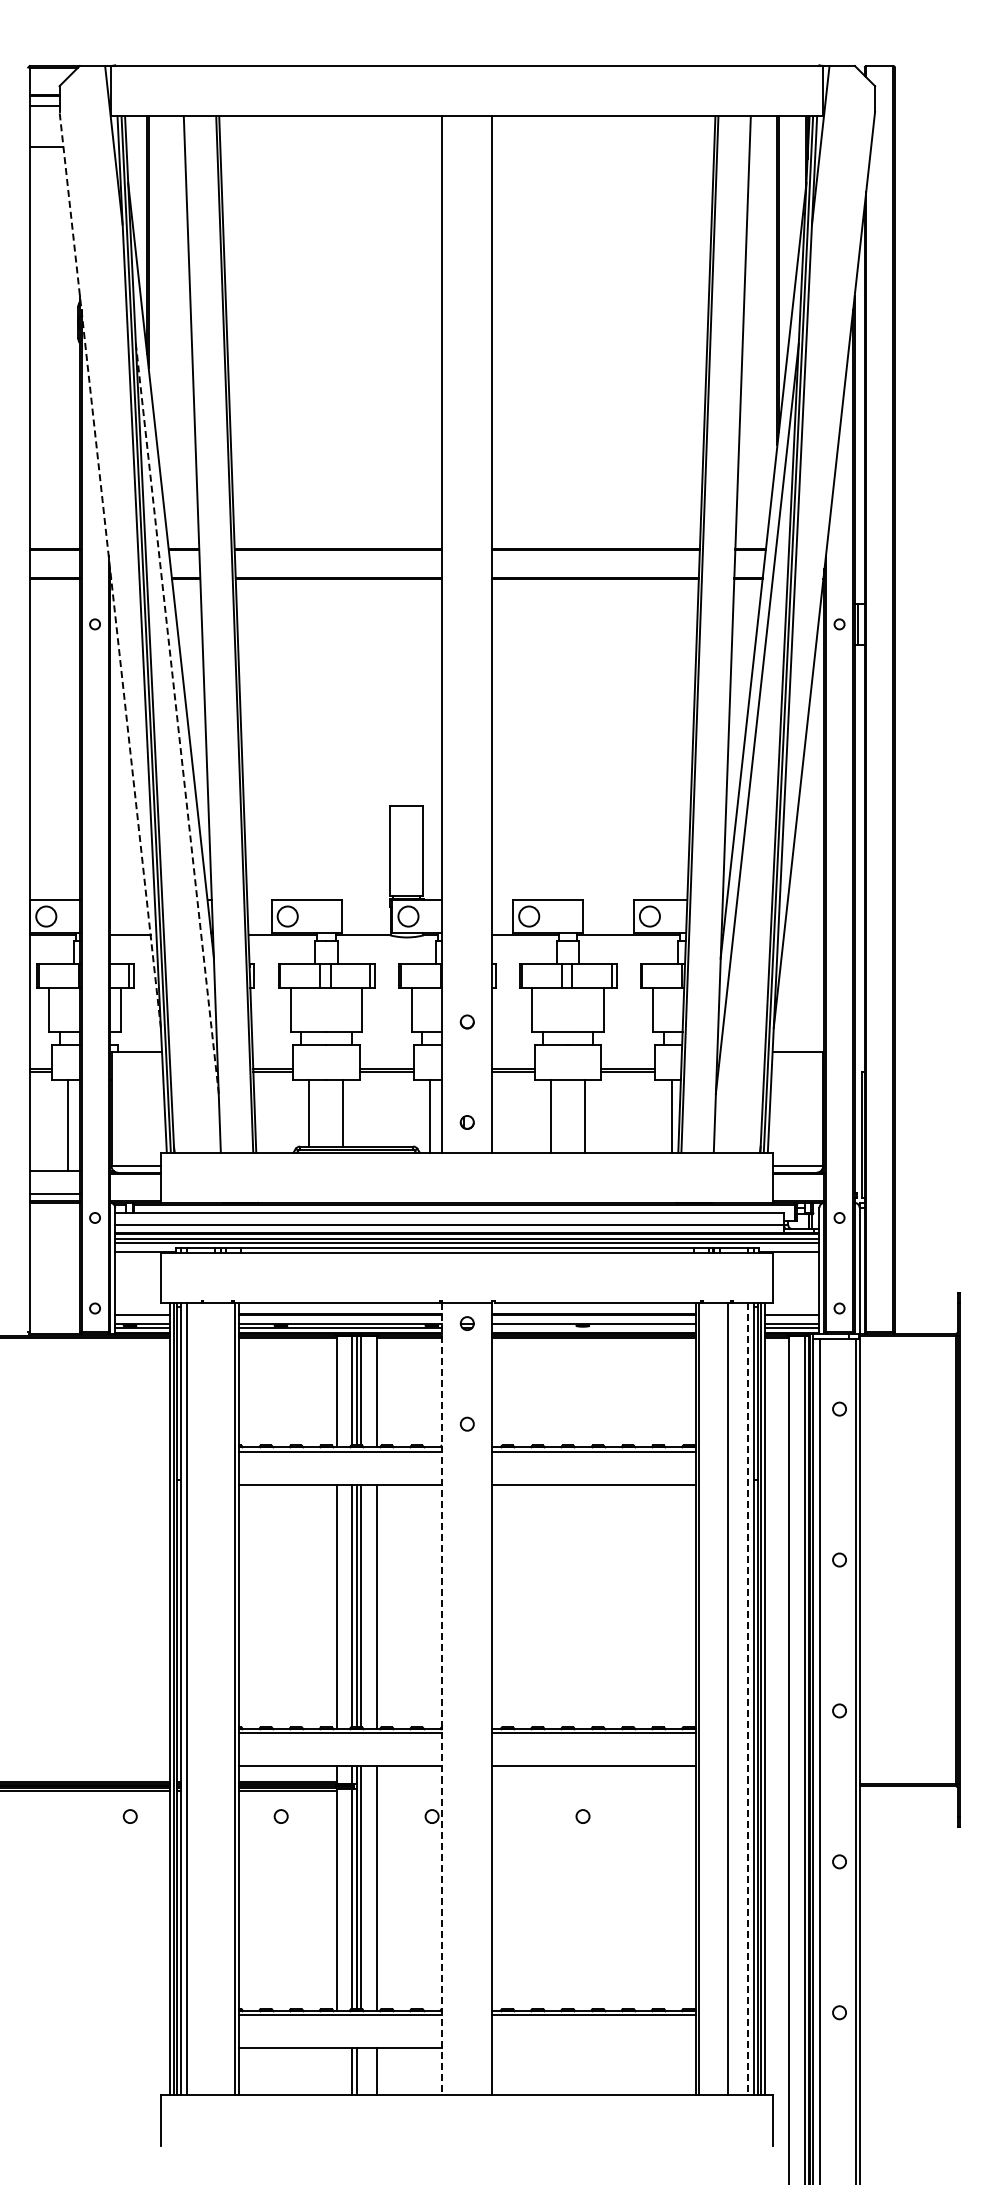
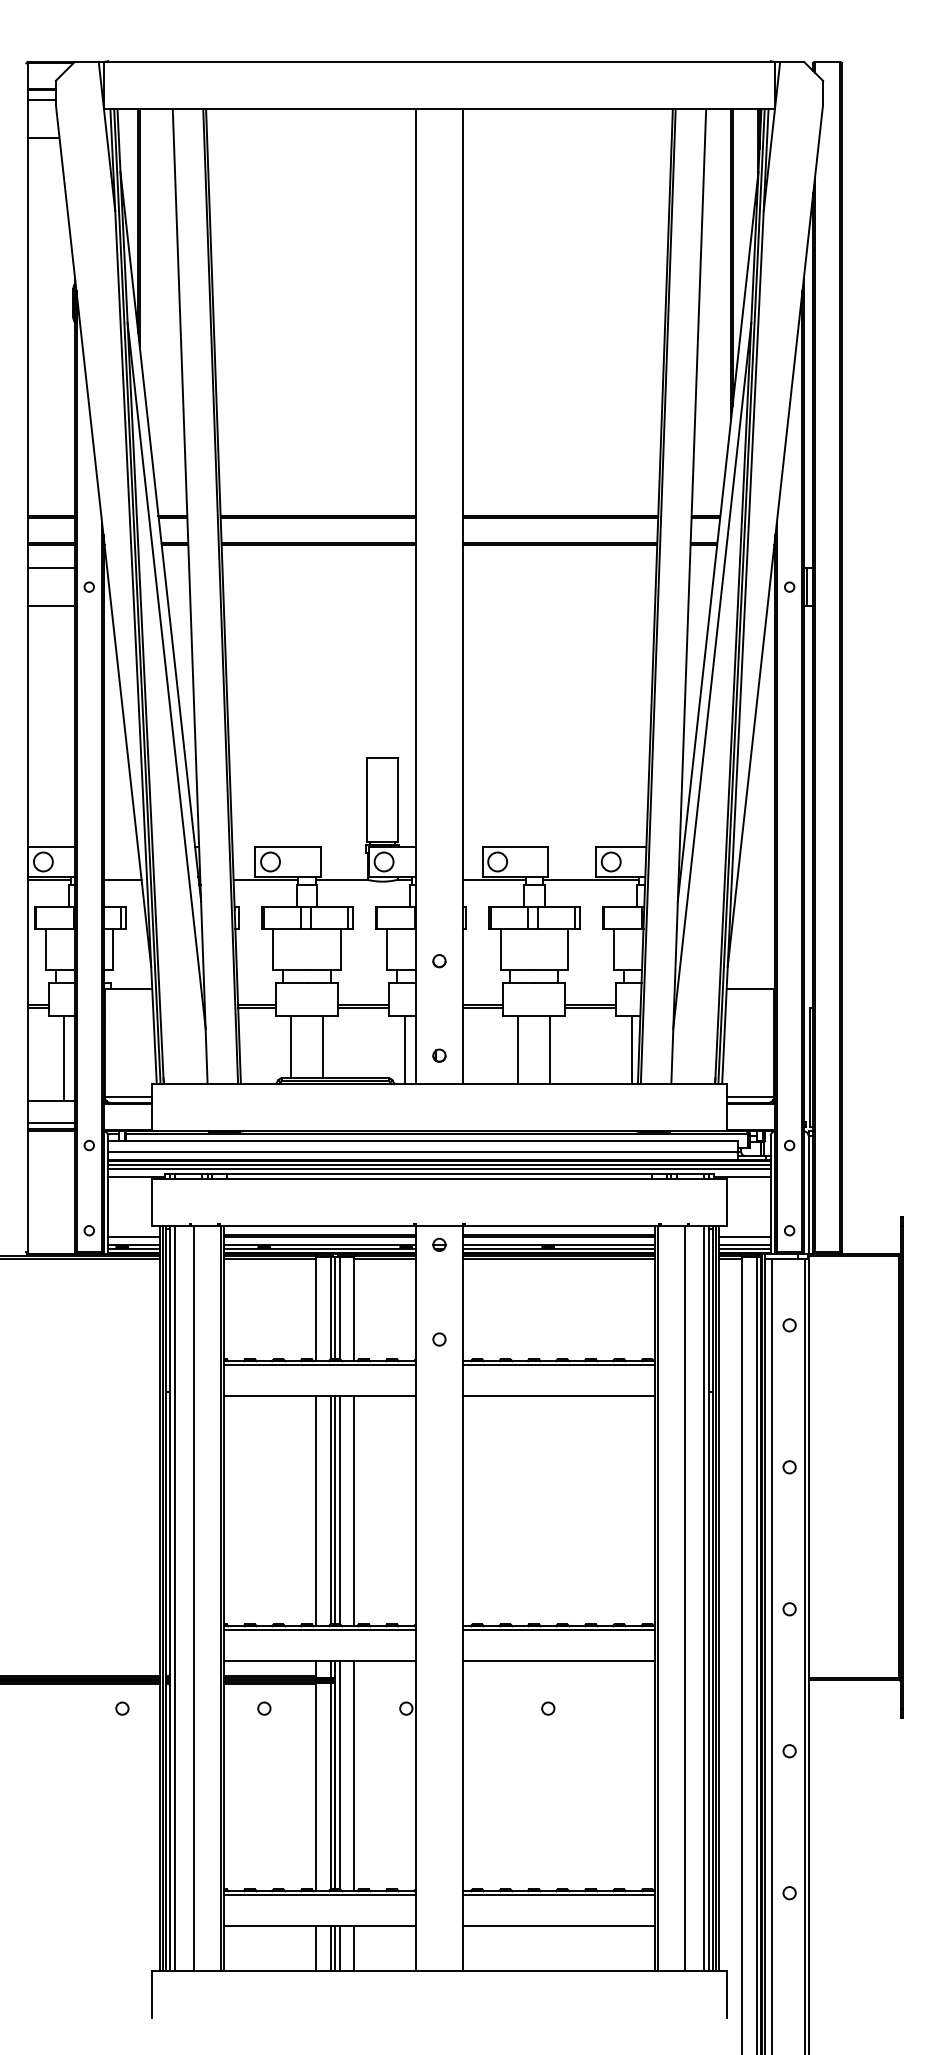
line: (110, 569) -> (103, 535), dashed -> solid
line: (54, 604) -> (51, 568), added
line: (54, 644) -> (51, 606), added
line: (177, 718) -> (166, 675), dashed -> solid
line: (594, 1328) -> (559, 1249), added
line: (206, 1699) -> (194, 1598), added
line: (442, 1699) -> (416, 1598), dashed -> solid
line: (748, 1699) -> (703, 1598), dashed -> solid
line: (594, 2047) -> (559, 1925), added
line: (336, 2071) -> (316, 1948), added
line: (361, 2071) -> (339, 1948), added

